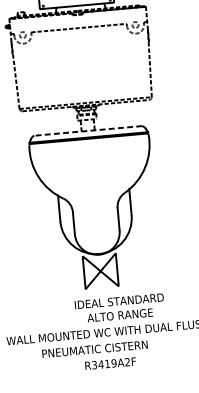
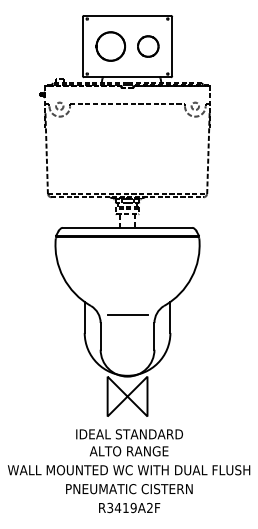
line: (88, 130) -> (127, 227), dashed -> solid
line: (94, 203) -> (127, 314), added
text: (119, 308) -> (129, 442), moved
text: (95, 349) -> (129, 489), moved

